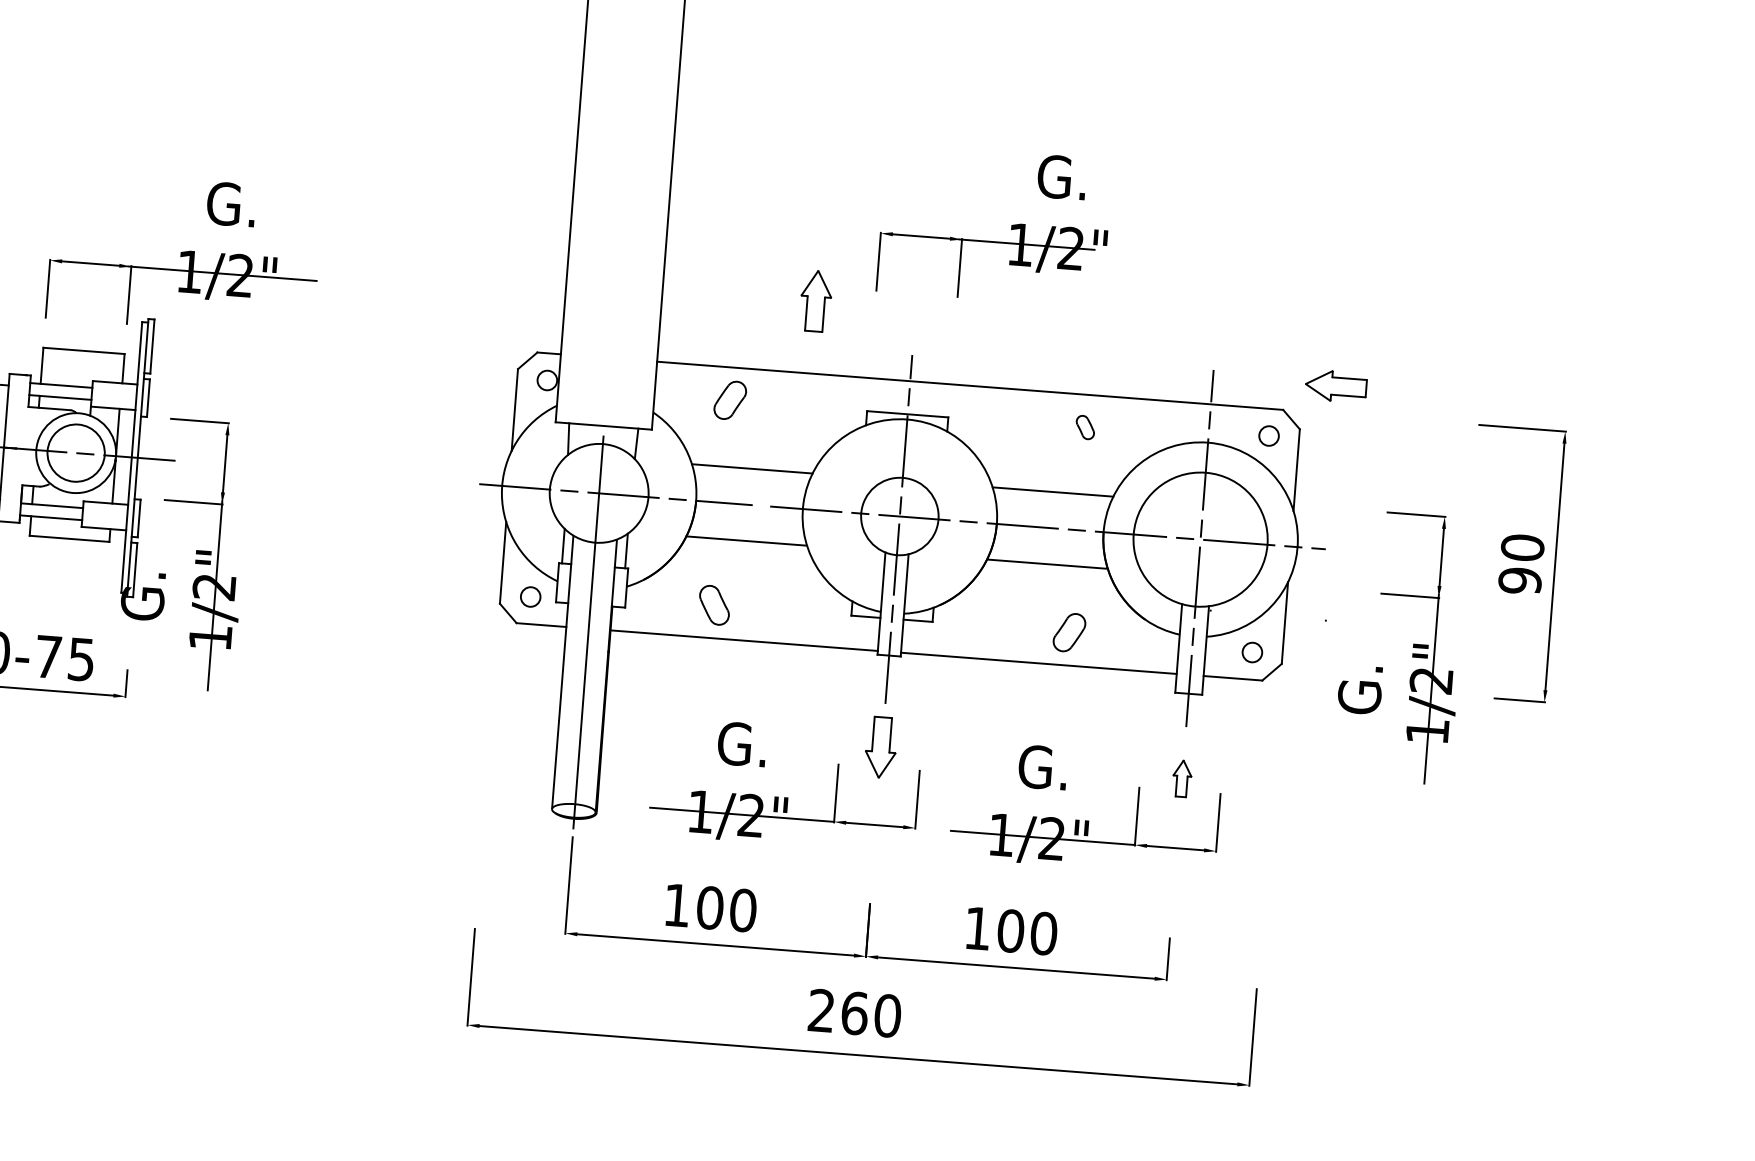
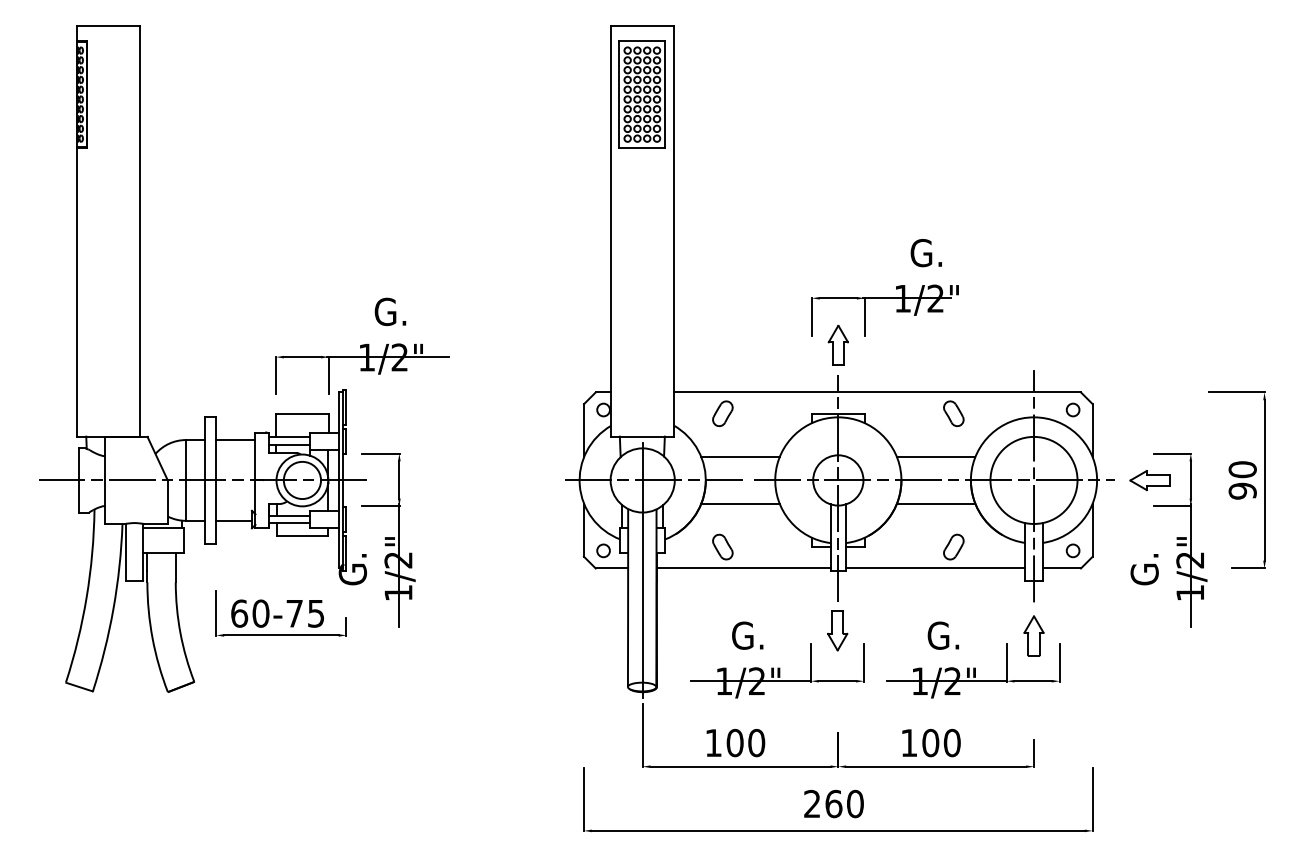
part: (814, 299) -> (837, 344), moved
part: (1335, 386) -> (1149, 480), moved
part: (1084, 427) -> (953, 413), size x1.67
part: (1181, 777) -> (1033, 635), size x1.67

